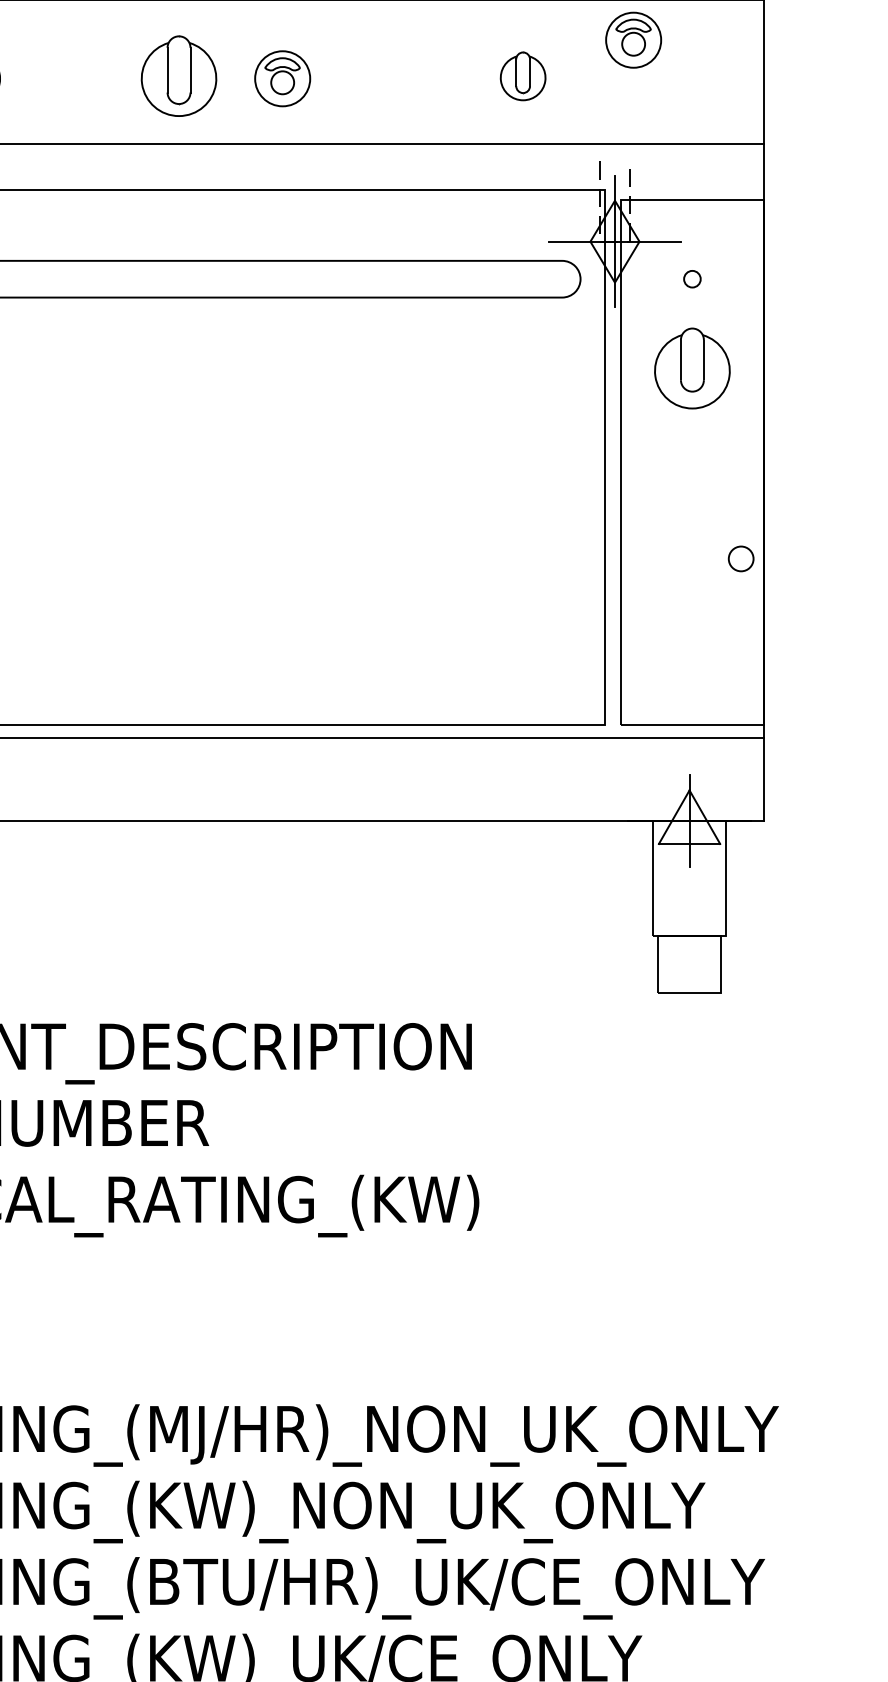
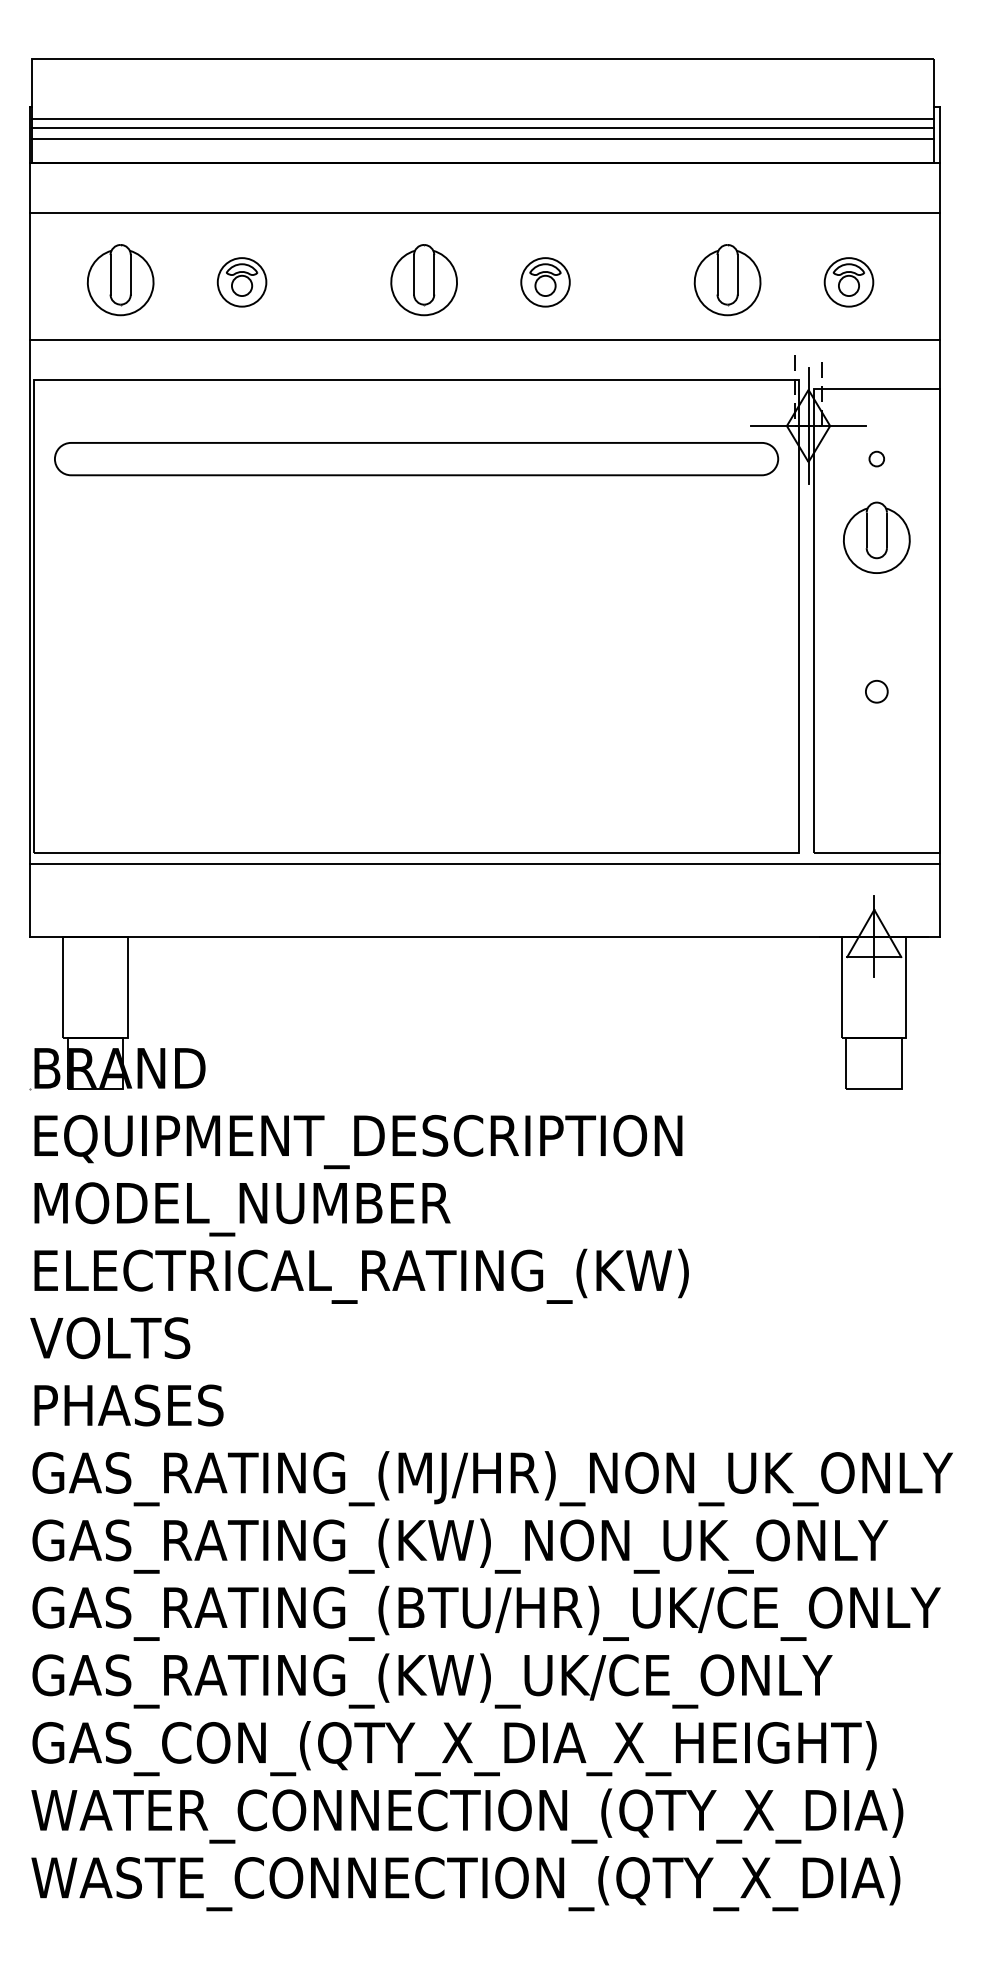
part: (633, 40) -> (848, 282), moved
part: (523, 76) -> (727, 280), size x1.67
part: (282, 78) -> (545, 282), moved
circle: (740, 558) -> (876, 691), moved

